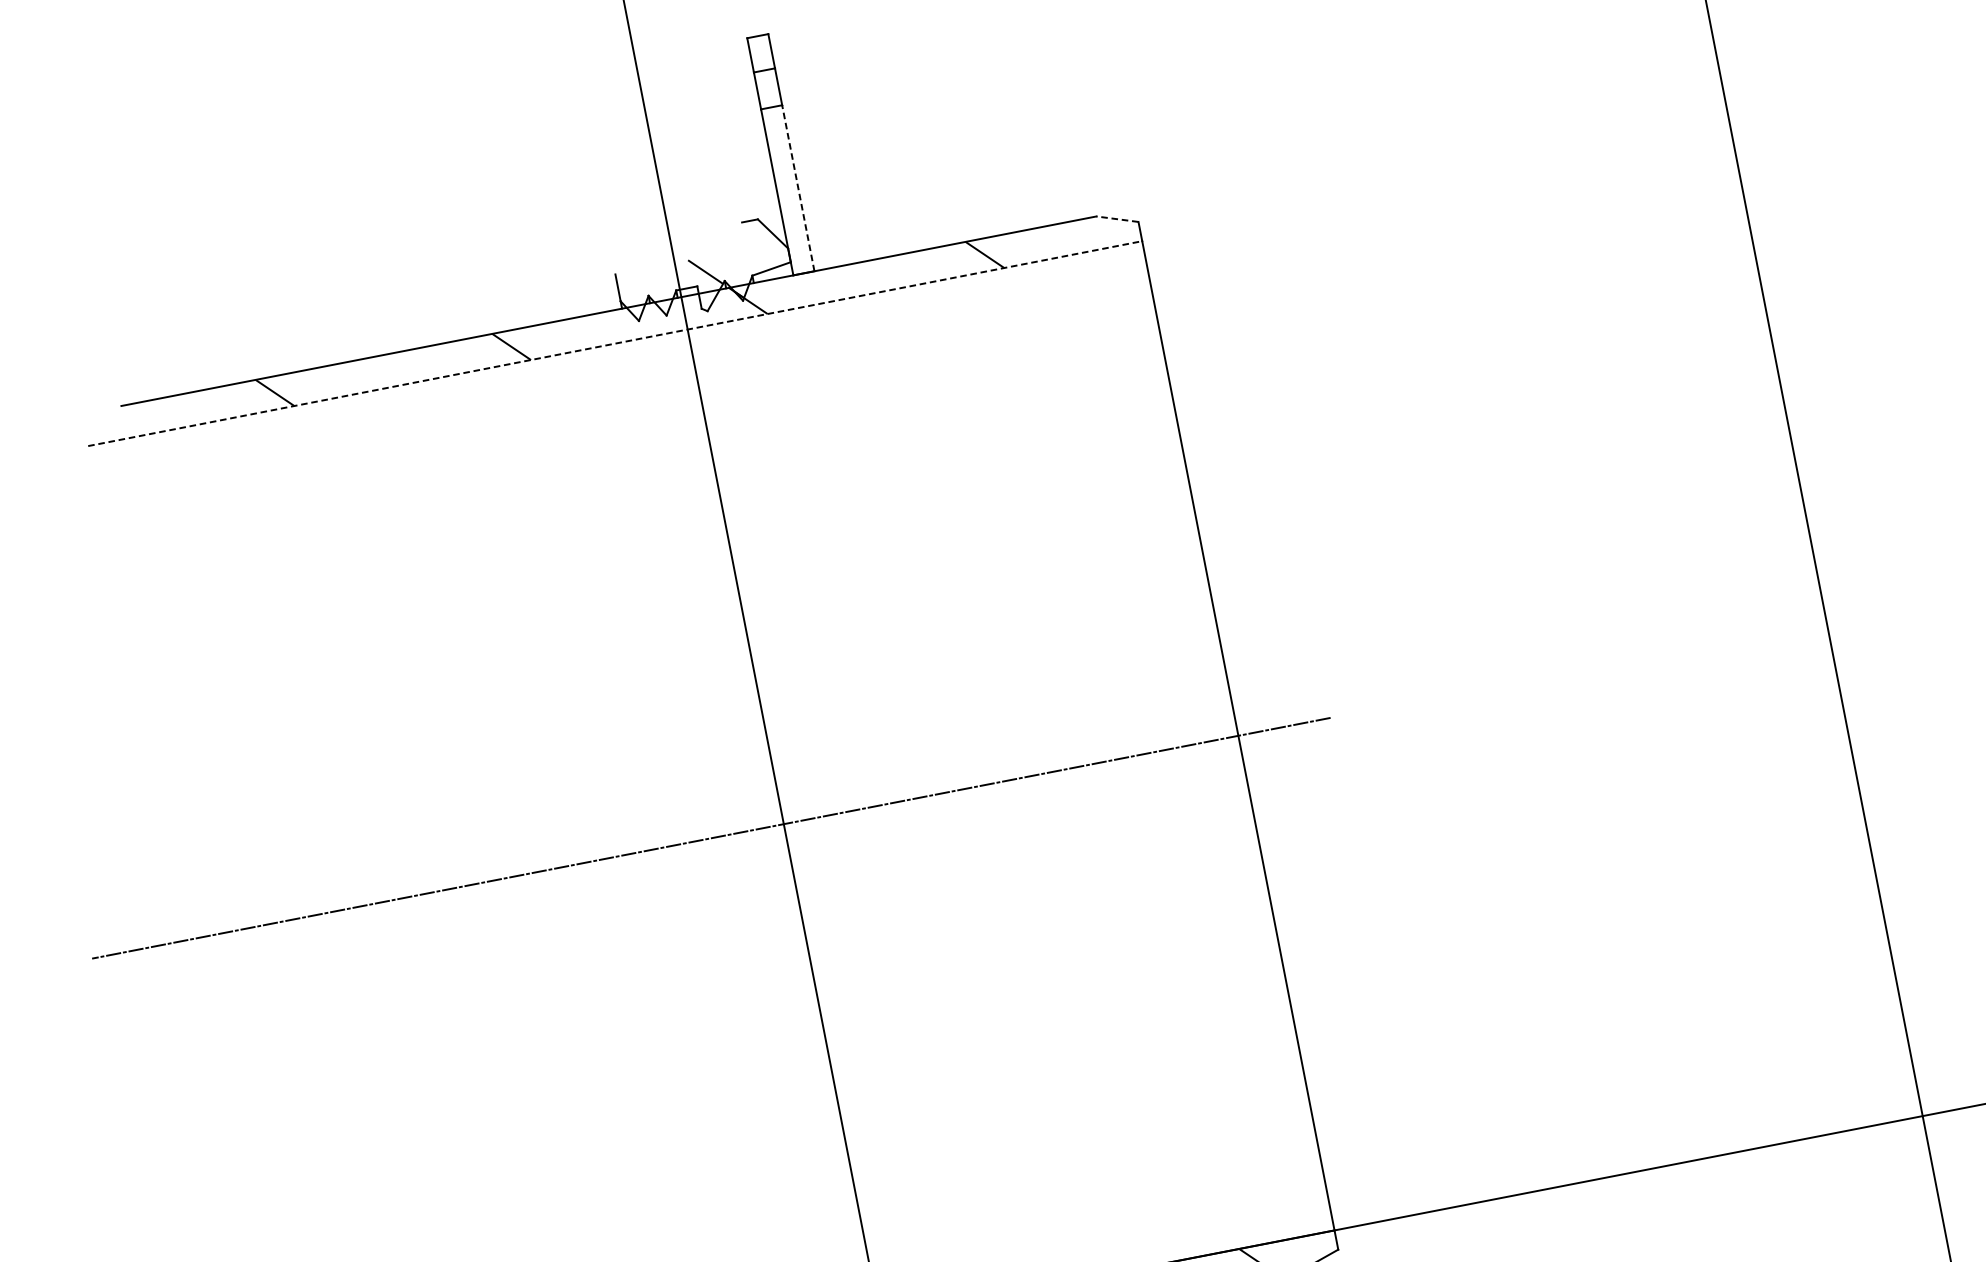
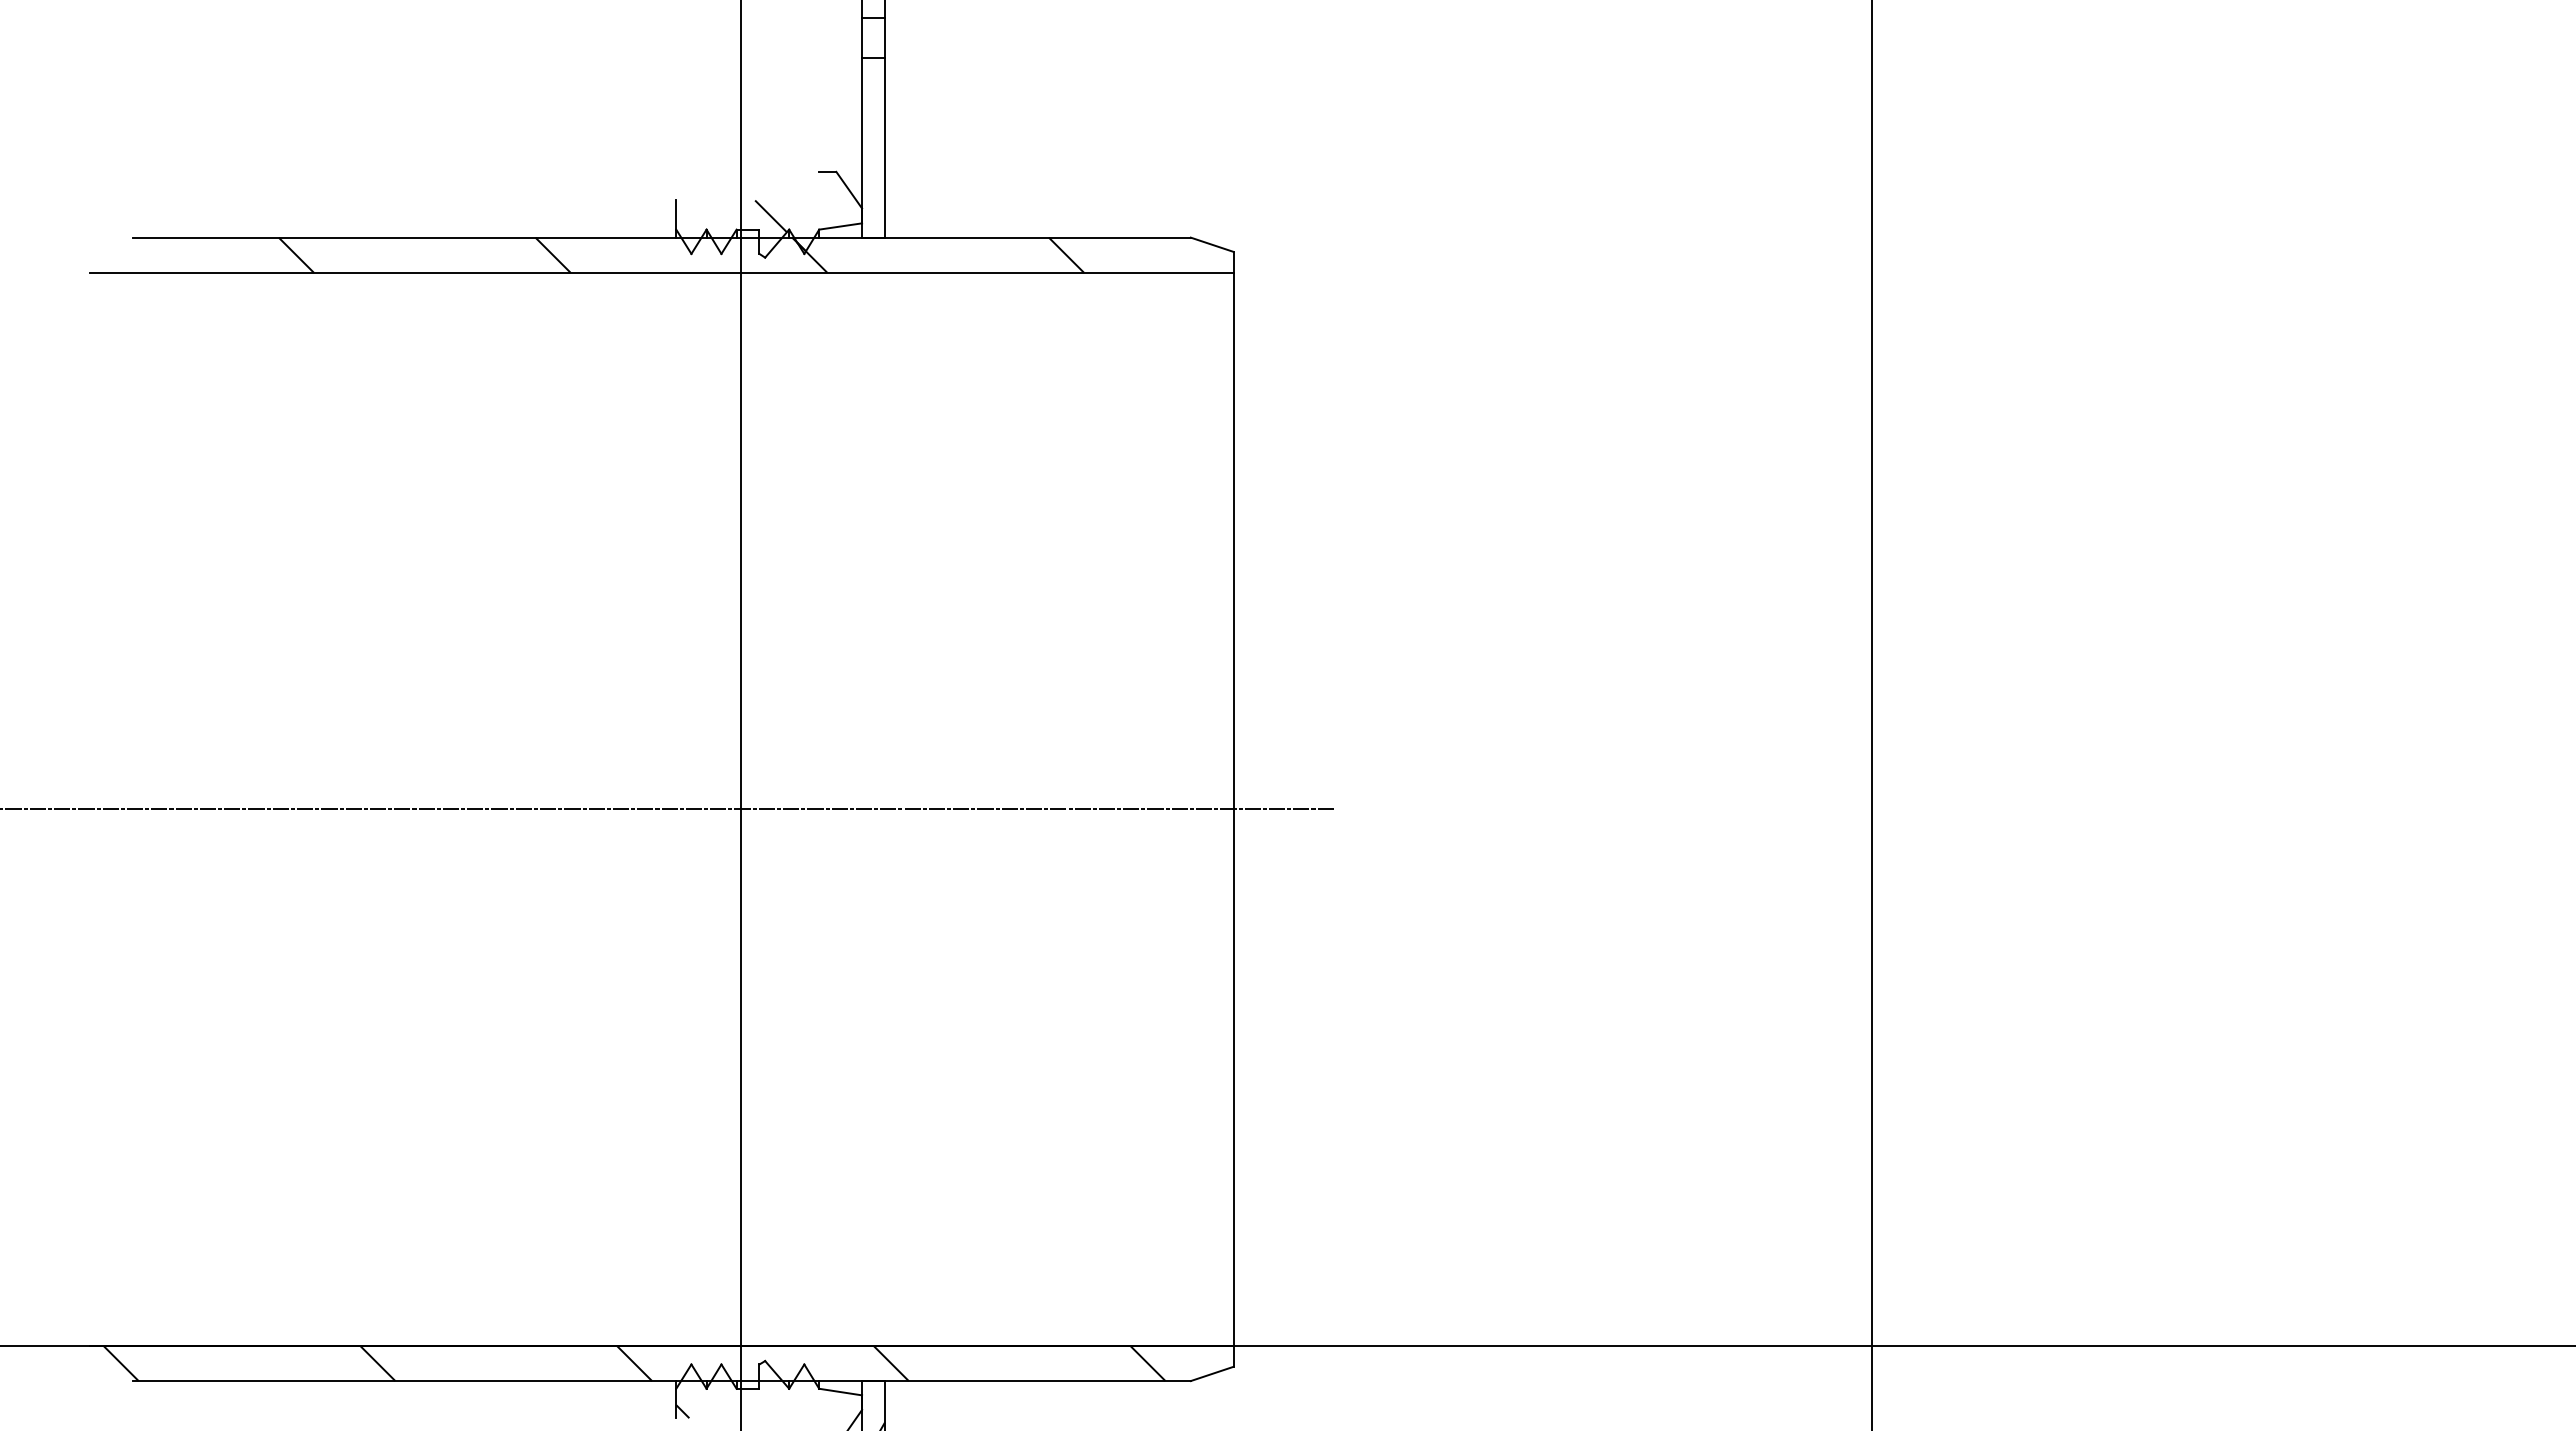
line: (797, 188) -> (884, 147), dashed -> solid
line: (1117, 218) -> (1212, 244), dashed -> solid
line: (615, 343) -> (662, 272), dashed -> solid

